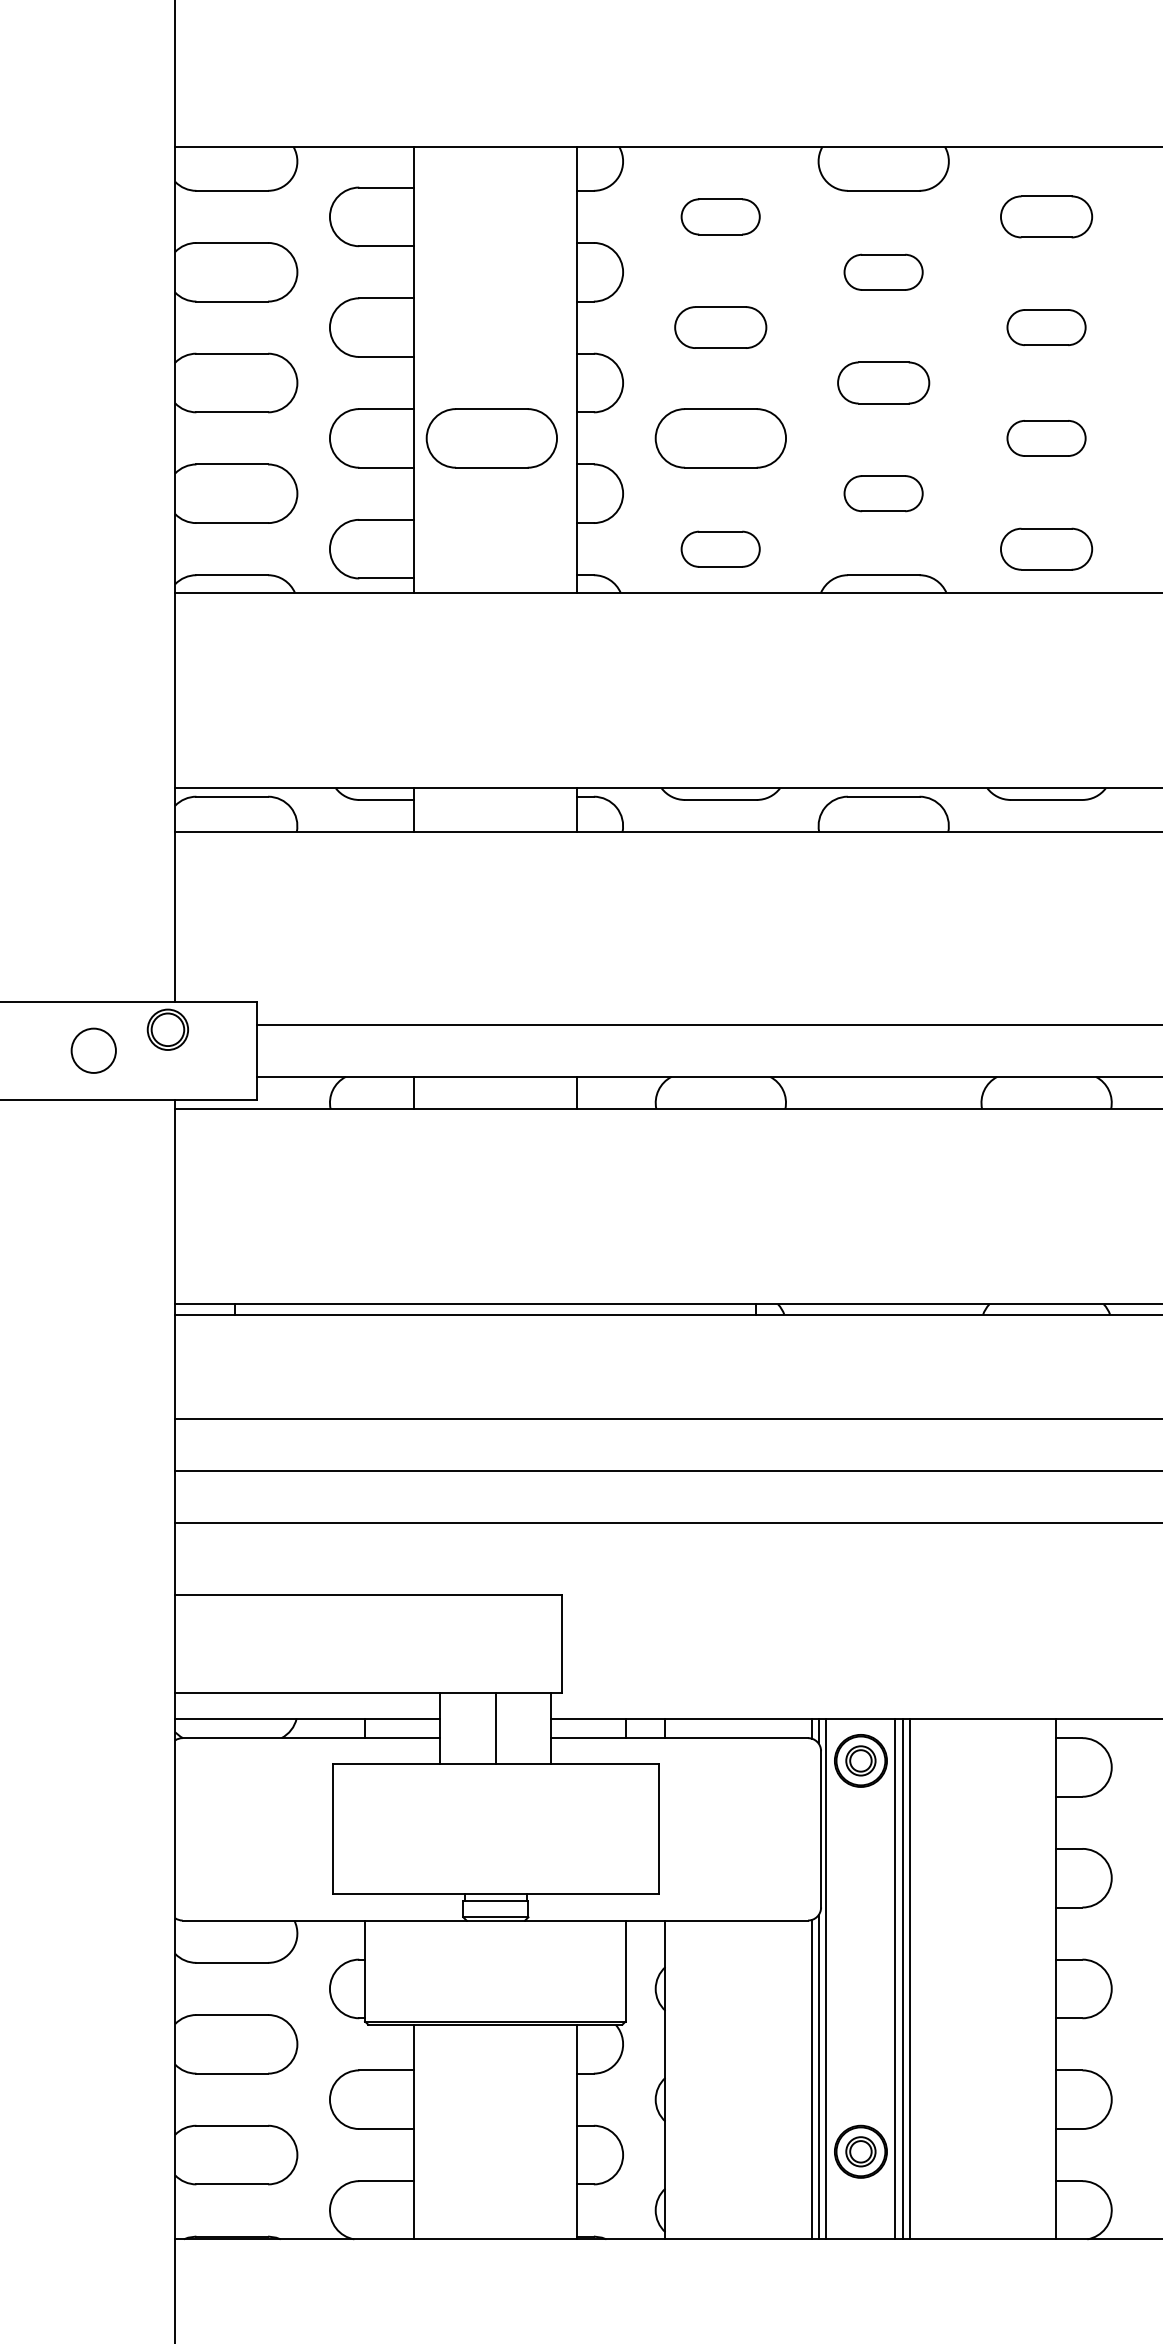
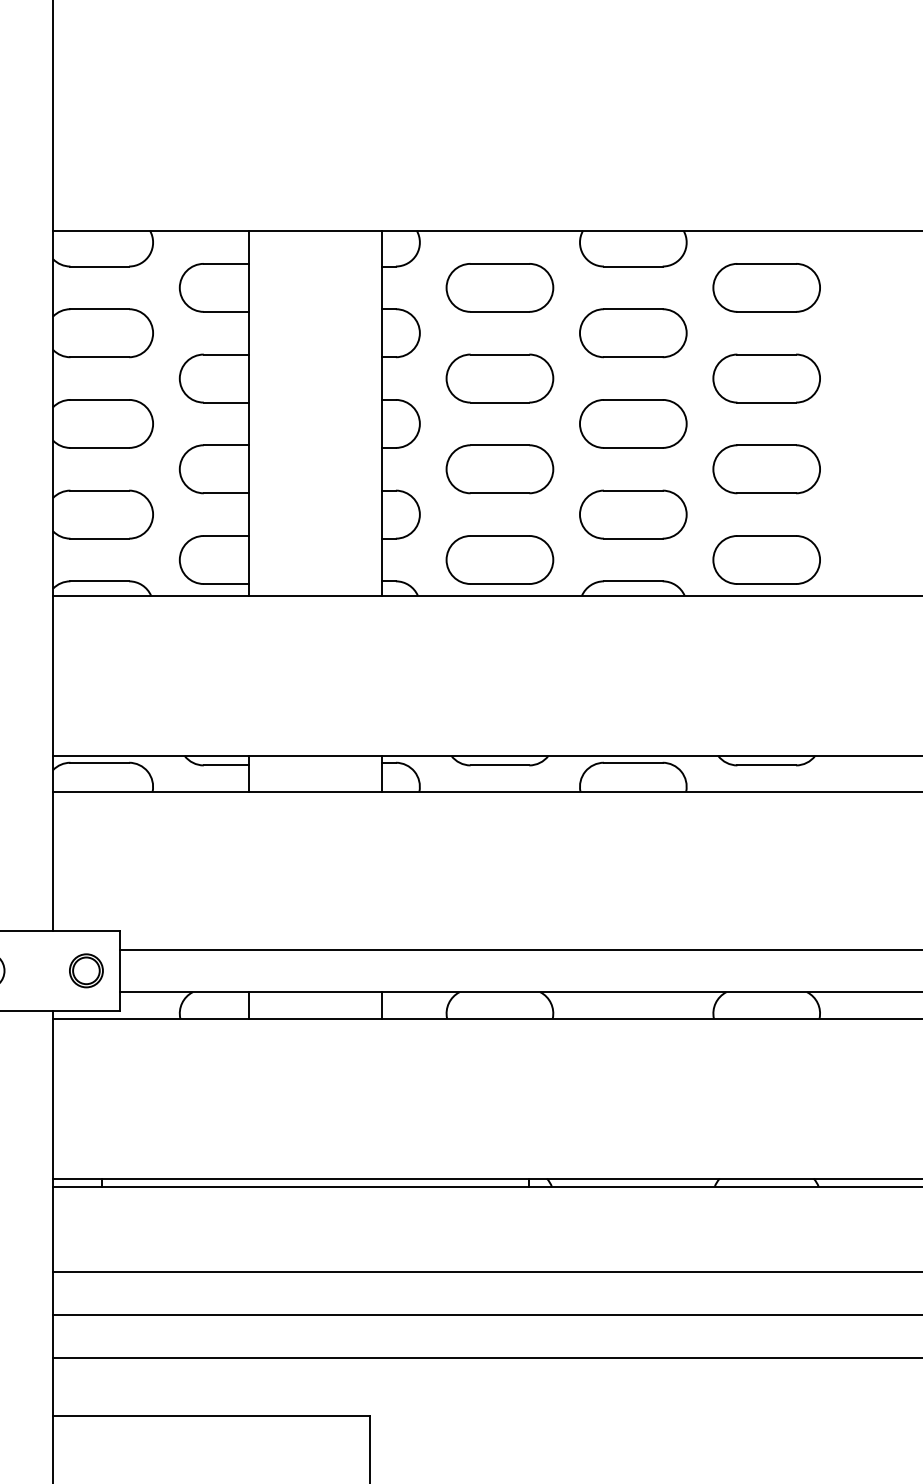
part: (720, 216) -> (499, 287), size x1.67
part: (1046, 216) -> (766, 287), size x1.43
part: (883, 272) -> (633, 333), size x1.67
part: (720, 327) -> (499, 378), size x1.43
part: (1046, 327) -> (766, 378), size x1.67
part: (883, 382) -> (633, 423), size x1.43
part: (491, 438) -> (312, 469), removed
part: (1046, 438) -> (766, 469), size x1.67
part: (883, 493) -> (633, 514), size x1.67
part: (720, 549) -> (499, 560), size x1.67
part: (1046, 549) -> (766, 560), size x1.43
part: (167, 1029) -> (86, 970), moved

